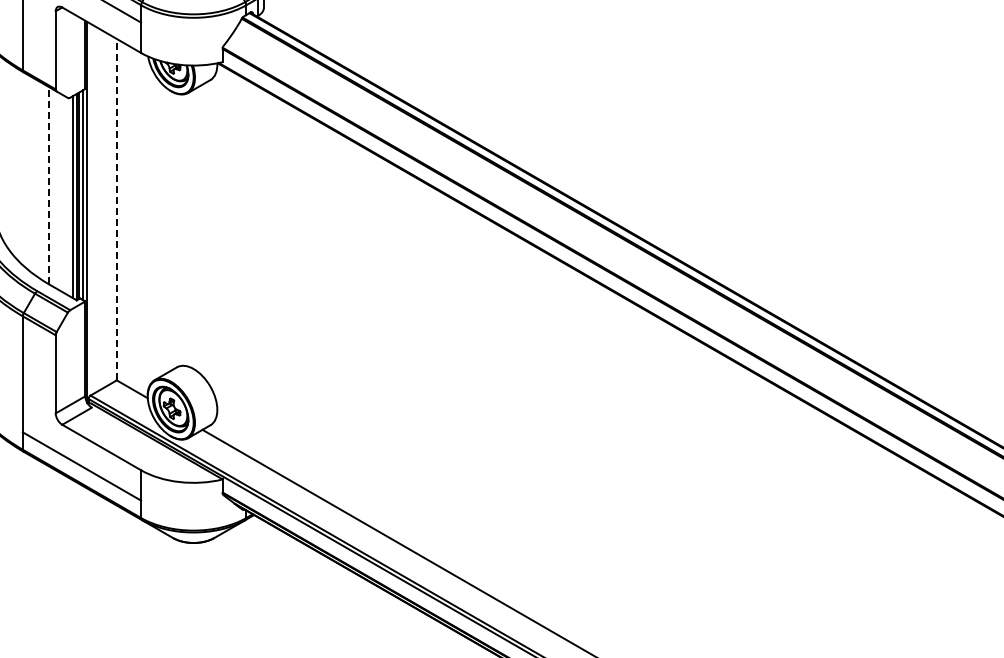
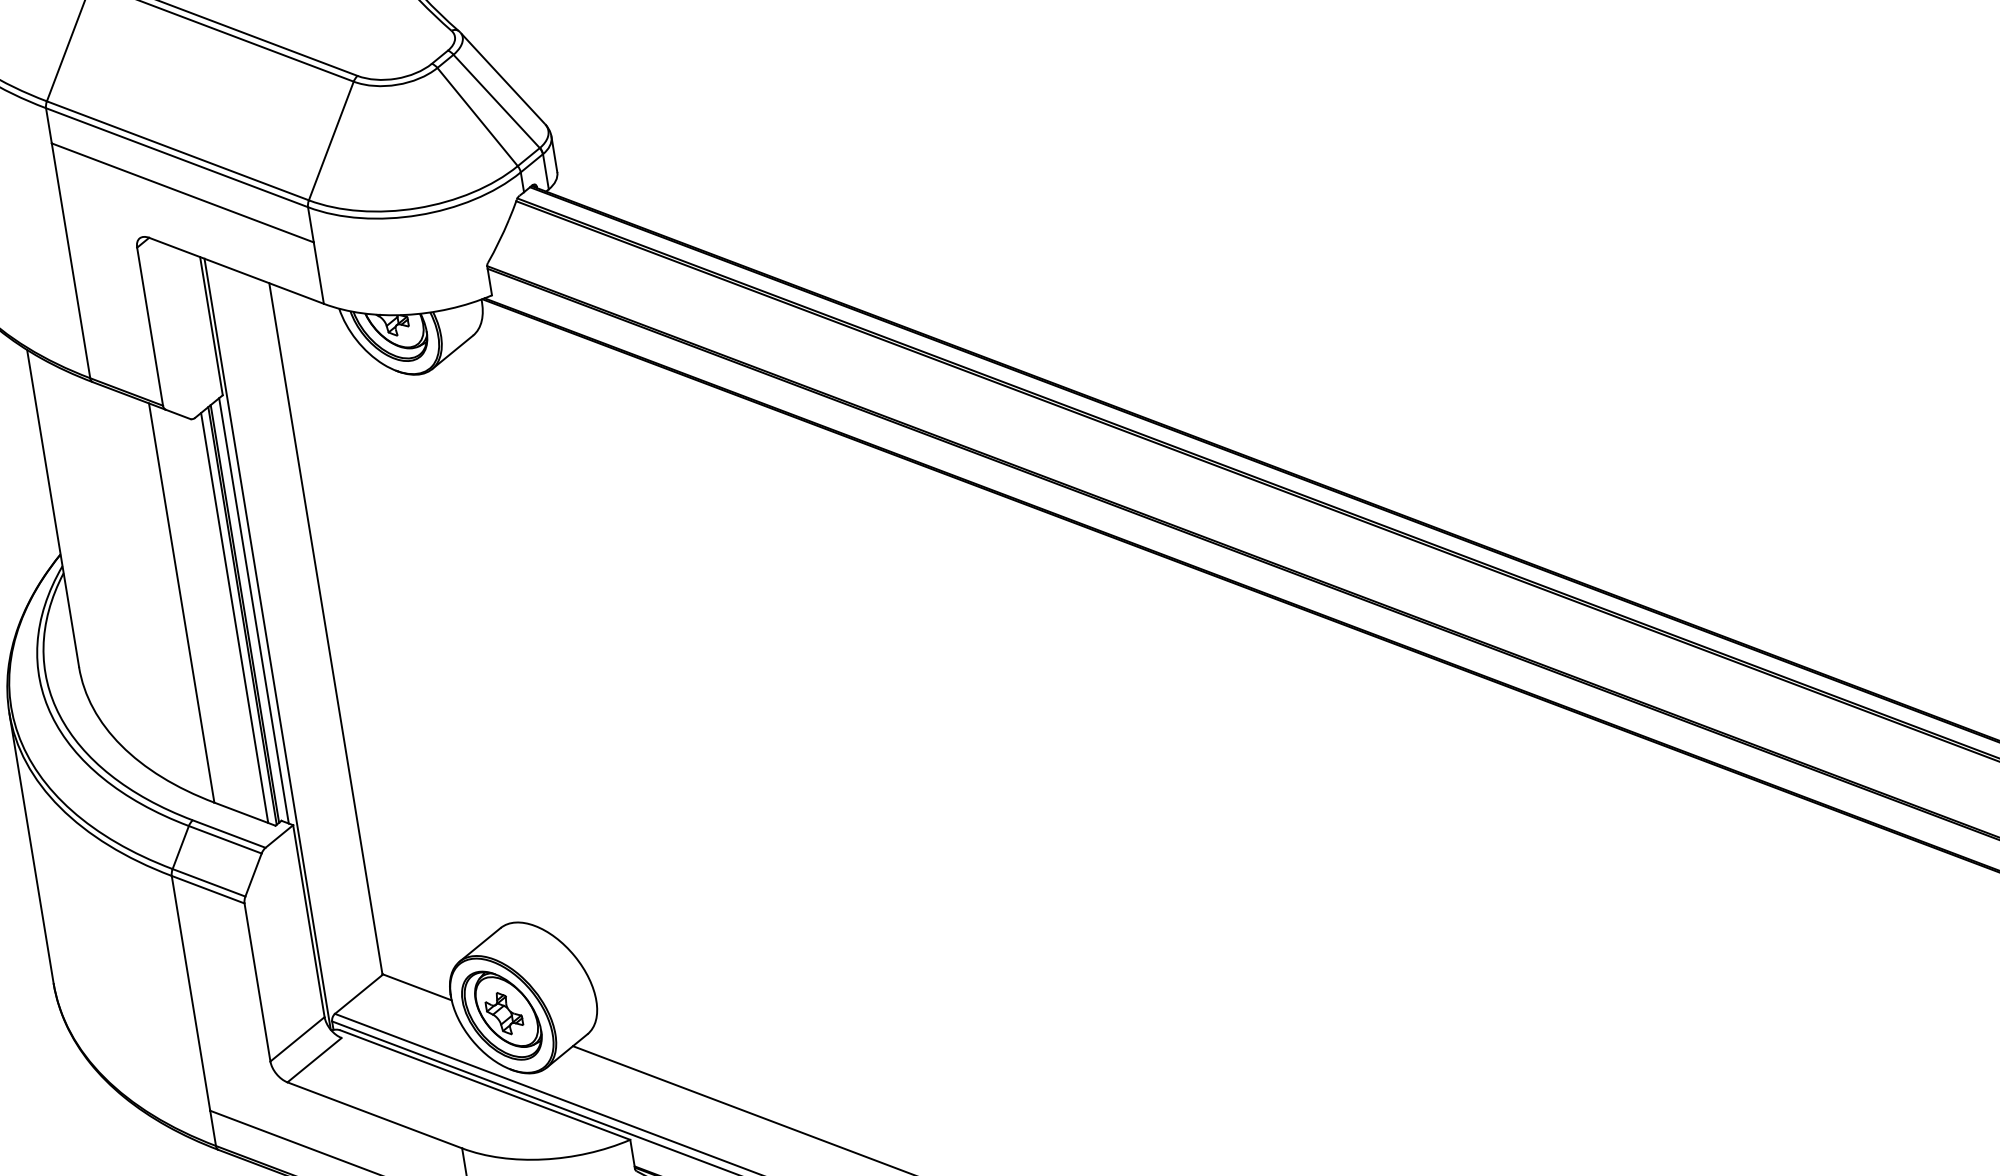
line: (49, 185) -> (182, 602), dashed -> solid
line: (116, 209) -> (325, 628), dashed -> solid

